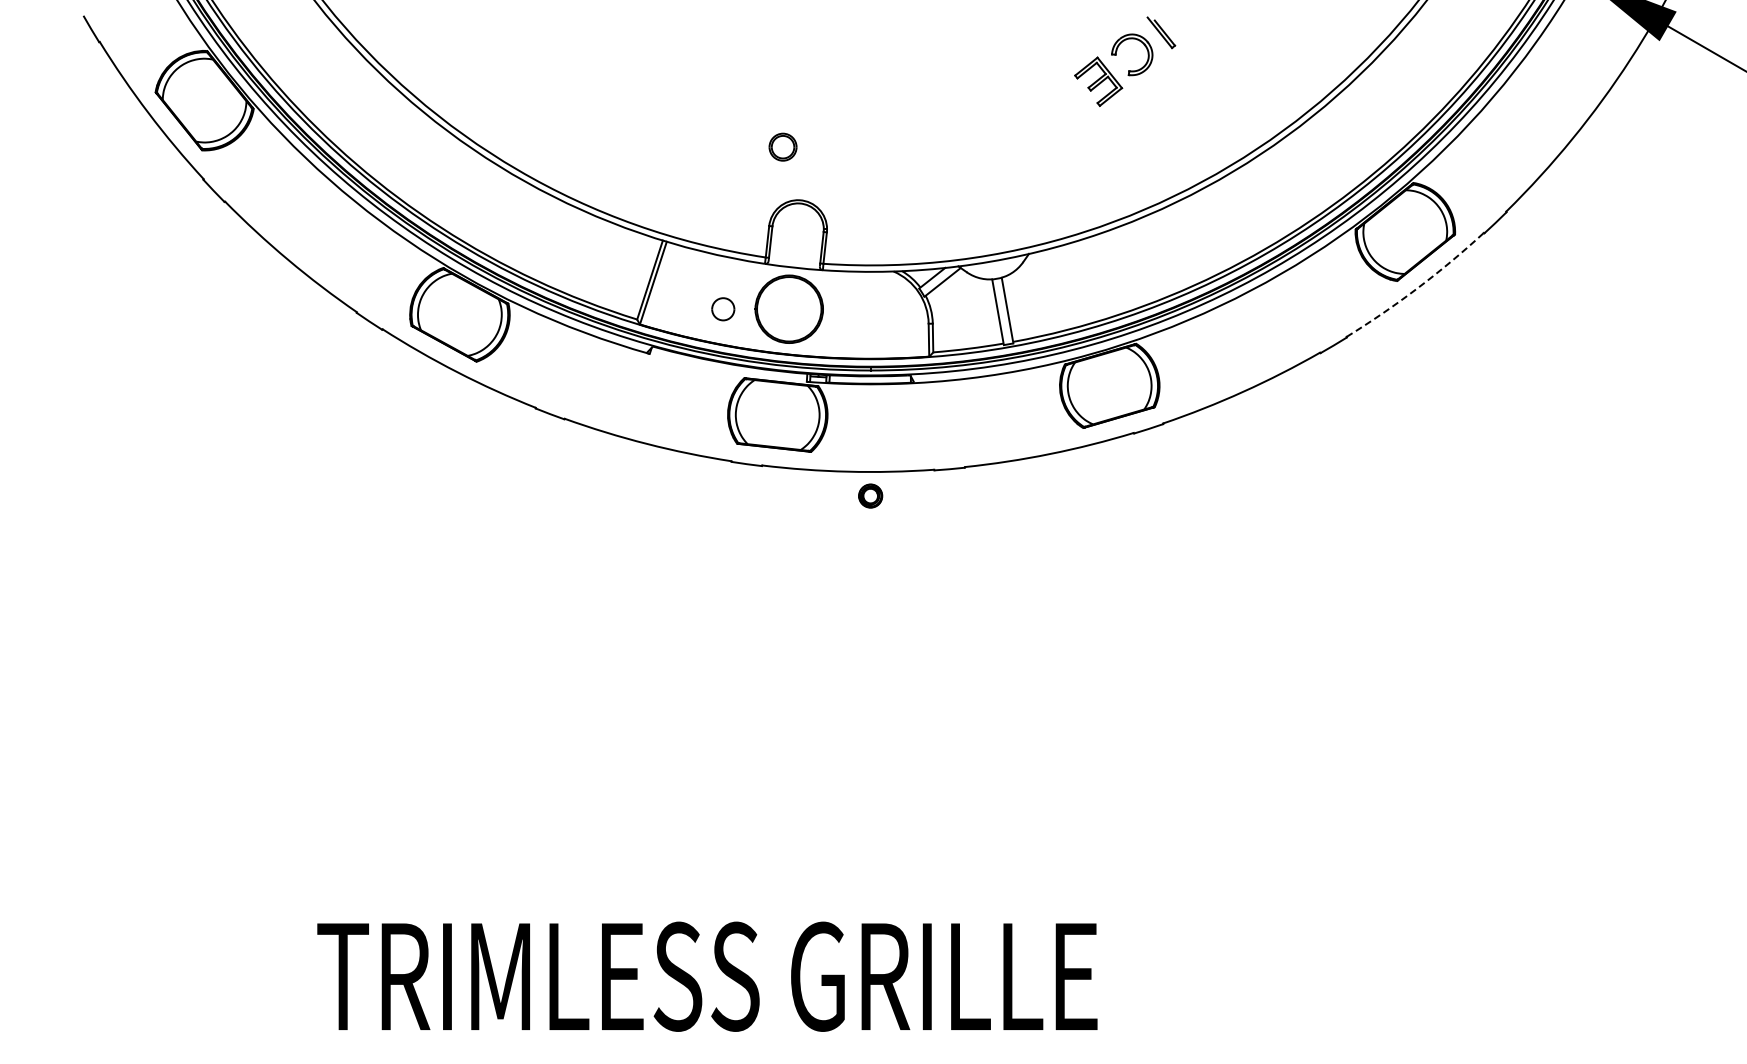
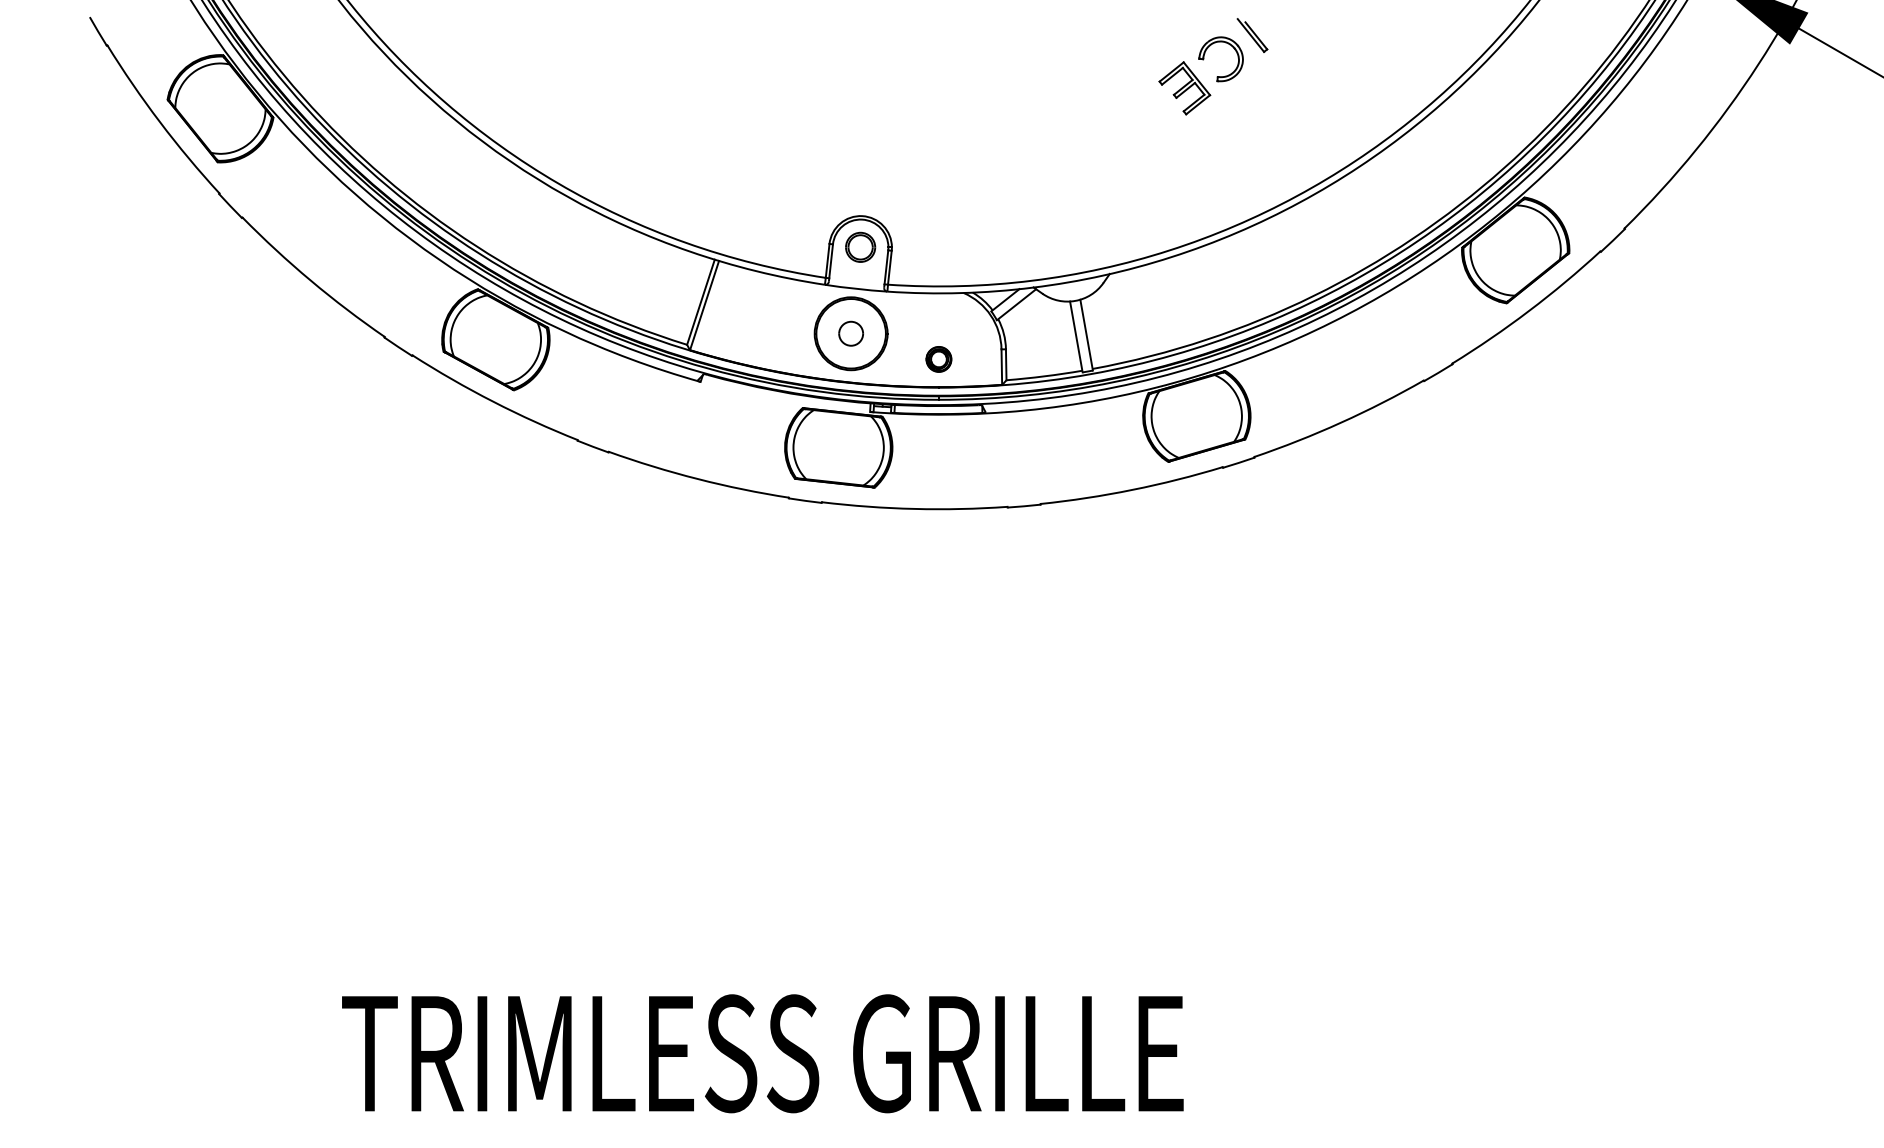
part: (782, 146) -> (860, 246), moved
arc: (1417, 288) -> (1528, 311), dashed -> solid
part: (723, 309) -> (851, 333), moved
part: (870, 495) -> (938, 358), moved

